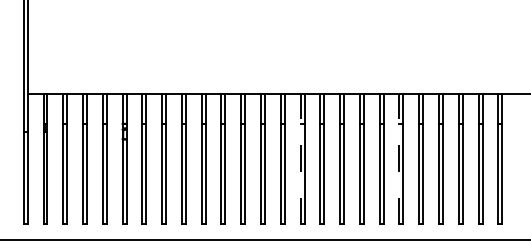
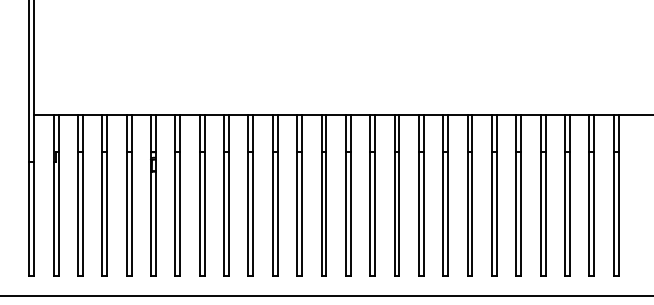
line: (300, 158) -> (370, 195), dashed -> solid
line: (399, 158) -> (491, 195), dashed -> solid

